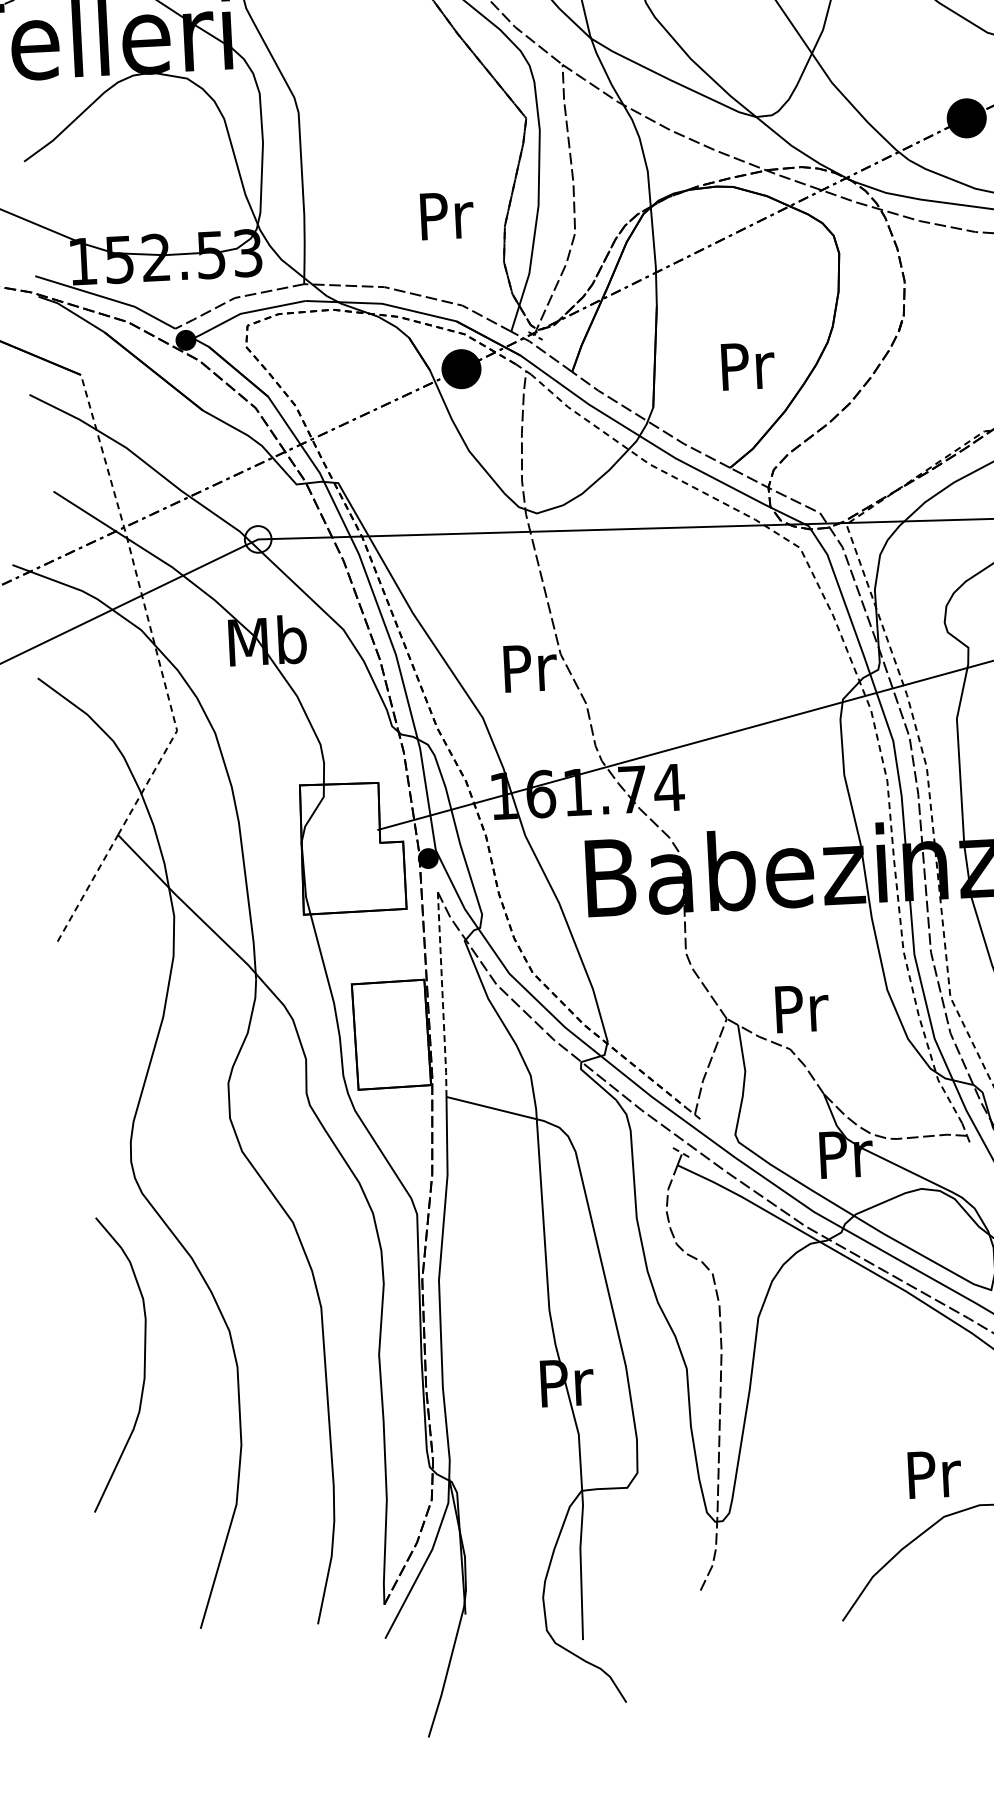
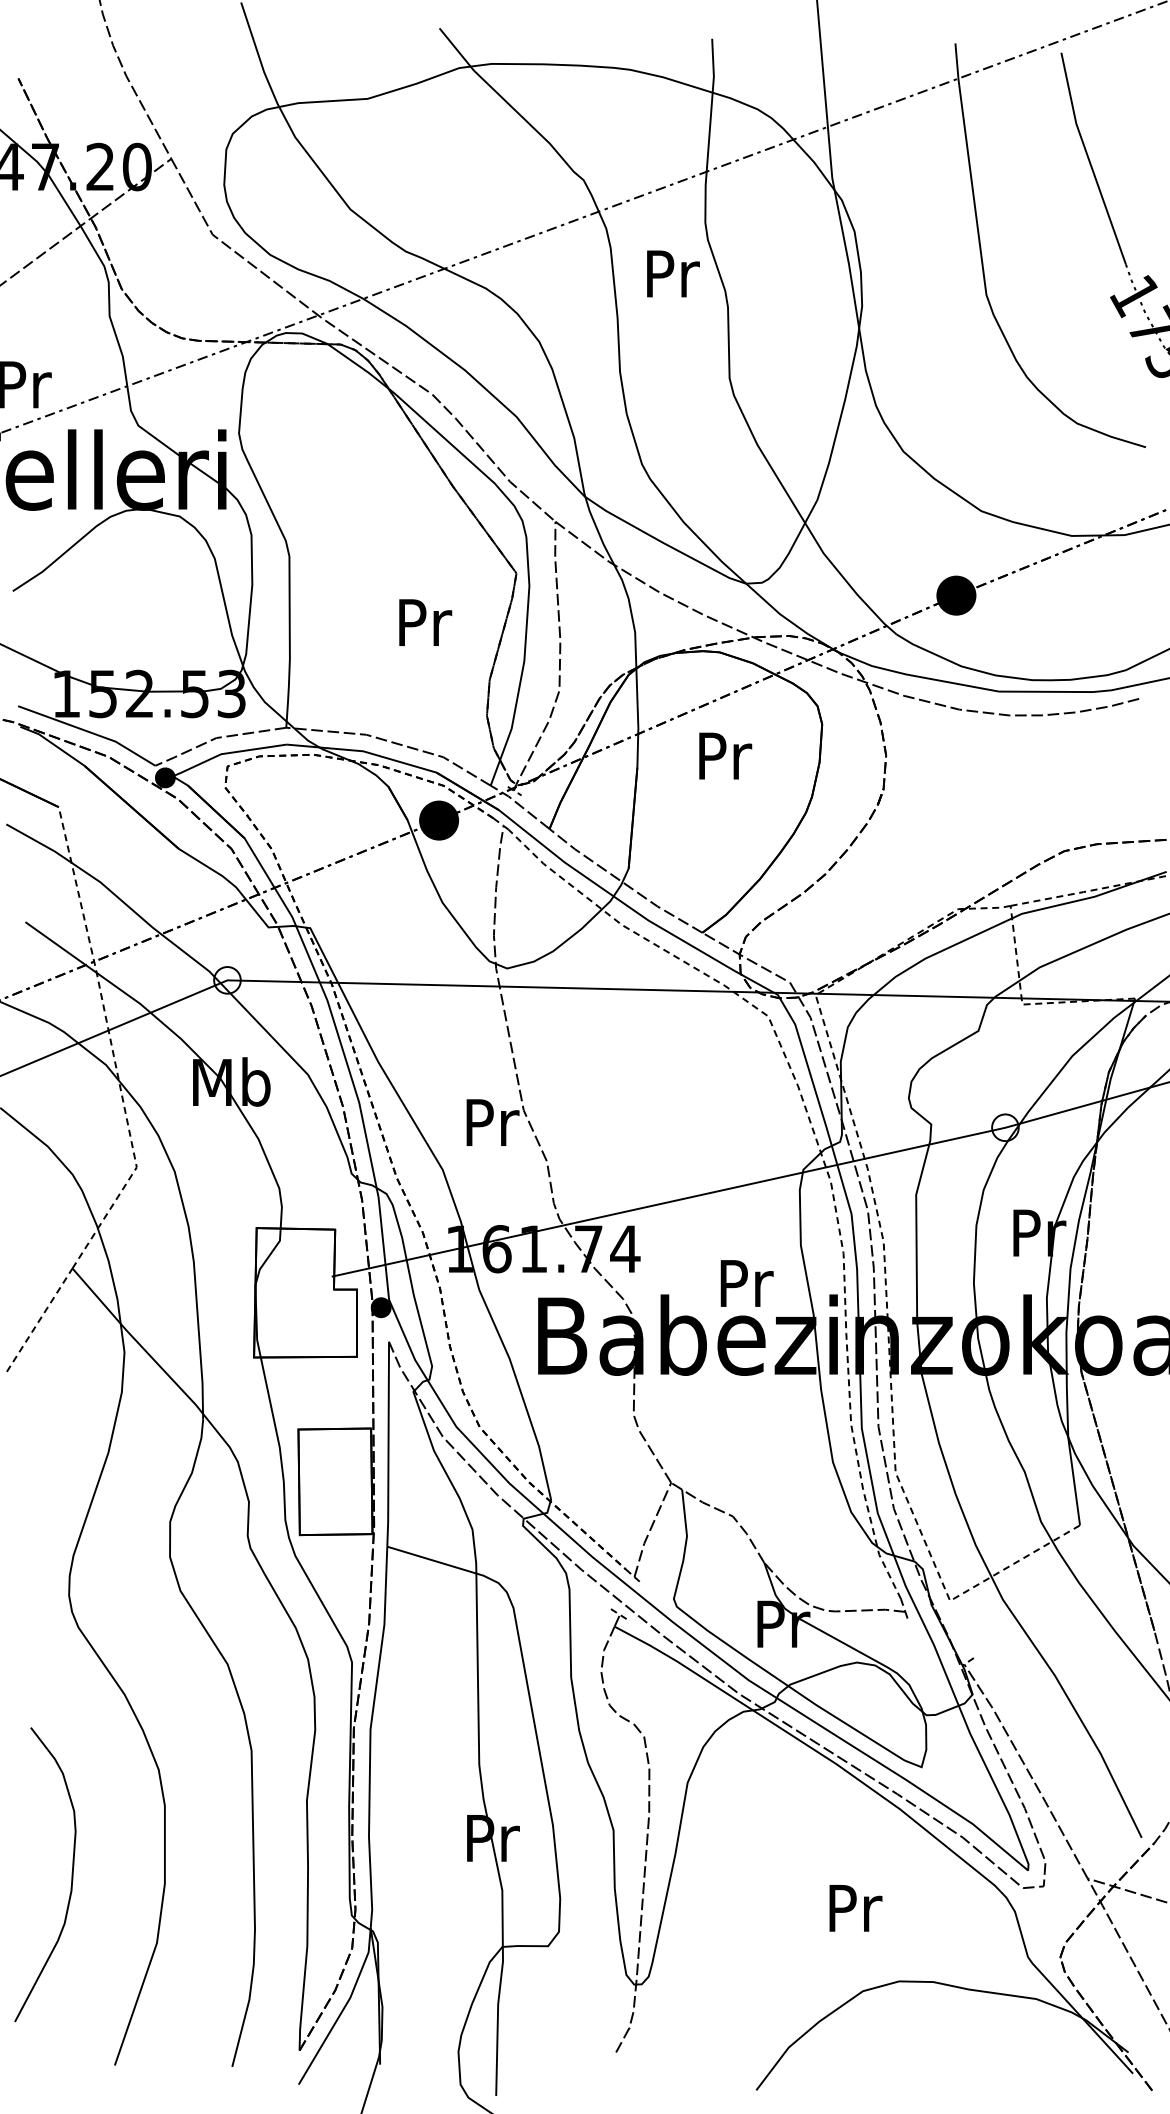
text: (447, 215) -> (425, 622), moved
text: (748, 365) -> (725, 755), moved
line: (442, 995) -> (388, 1445), dashed -> solid
text: (801, 1008) -> (746, 1283), moved
curve: (143, 1362) -> (71, 1874), moved
text: (934, 1474) -> (855, 1908), moved

